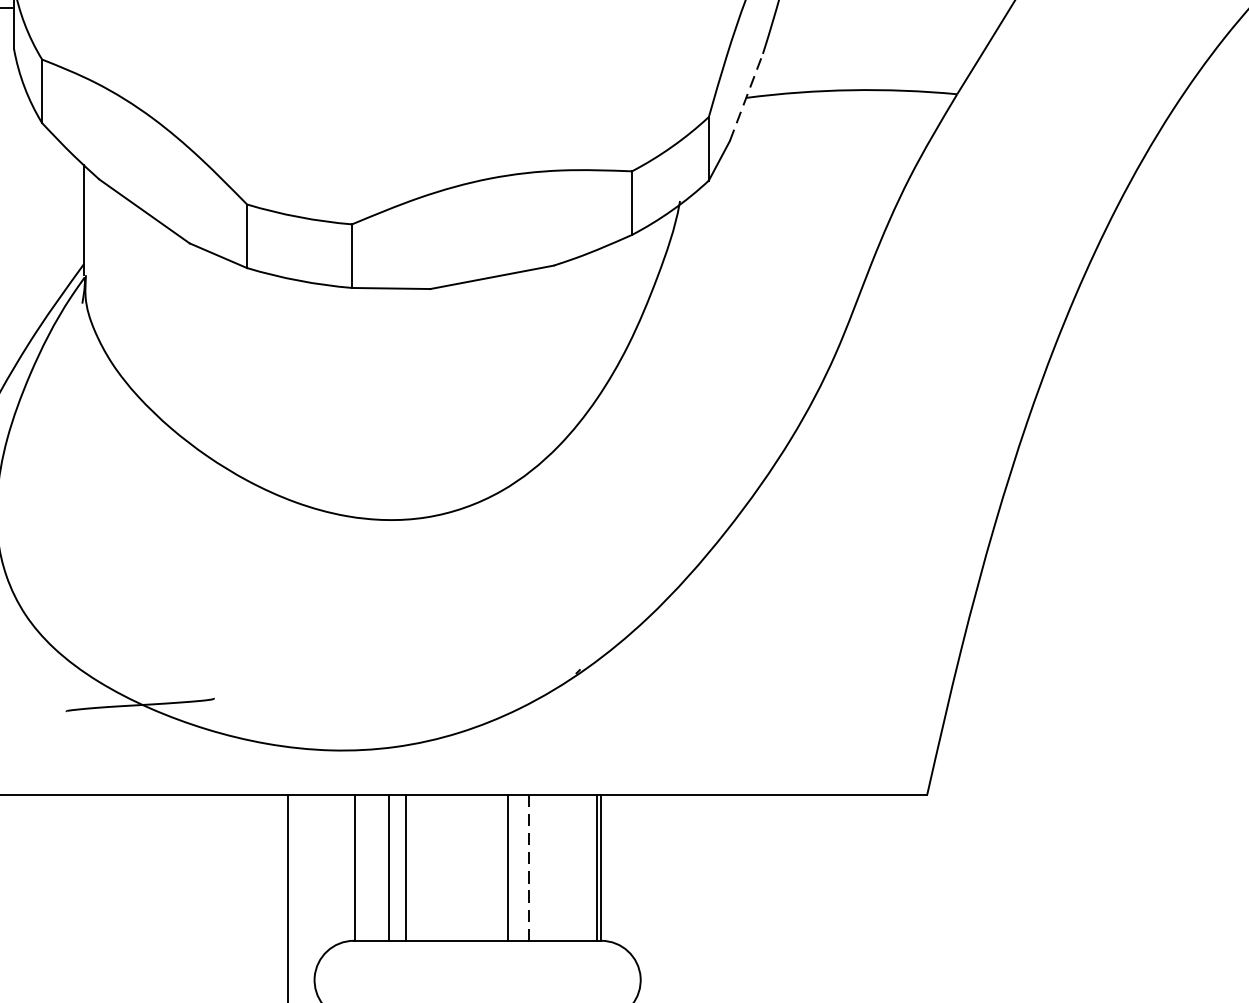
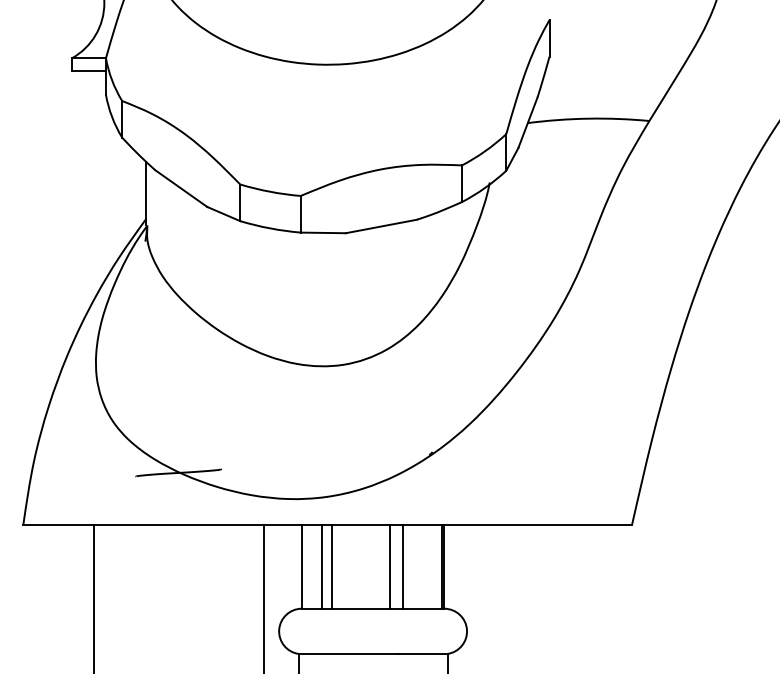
line: (745, 96) -> (527, 122), dashed -> solid
line: (528, 867) -> (402, 566), dashed -> solid

